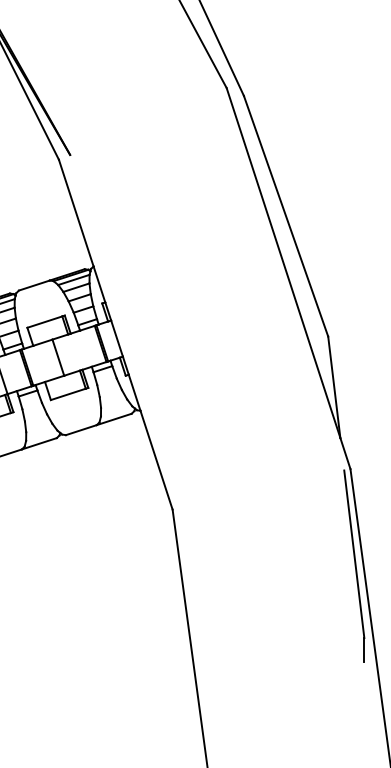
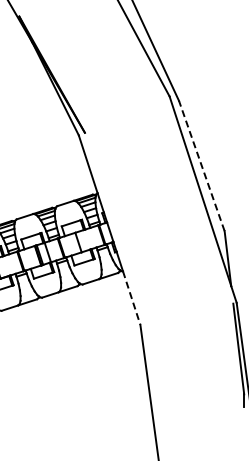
line: (285, 215) -> (201, 165), solid -> dashed
line: (156, 460) -> (131, 298), solid -> dashed

